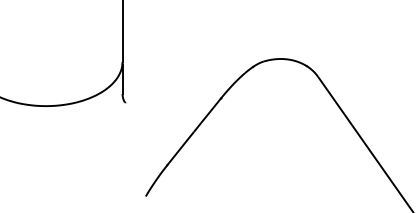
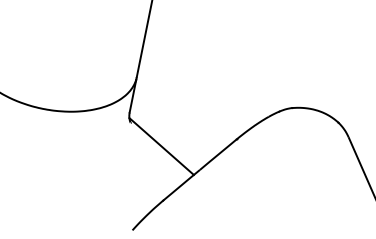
line: (156, 117) -> (161, 145), added

